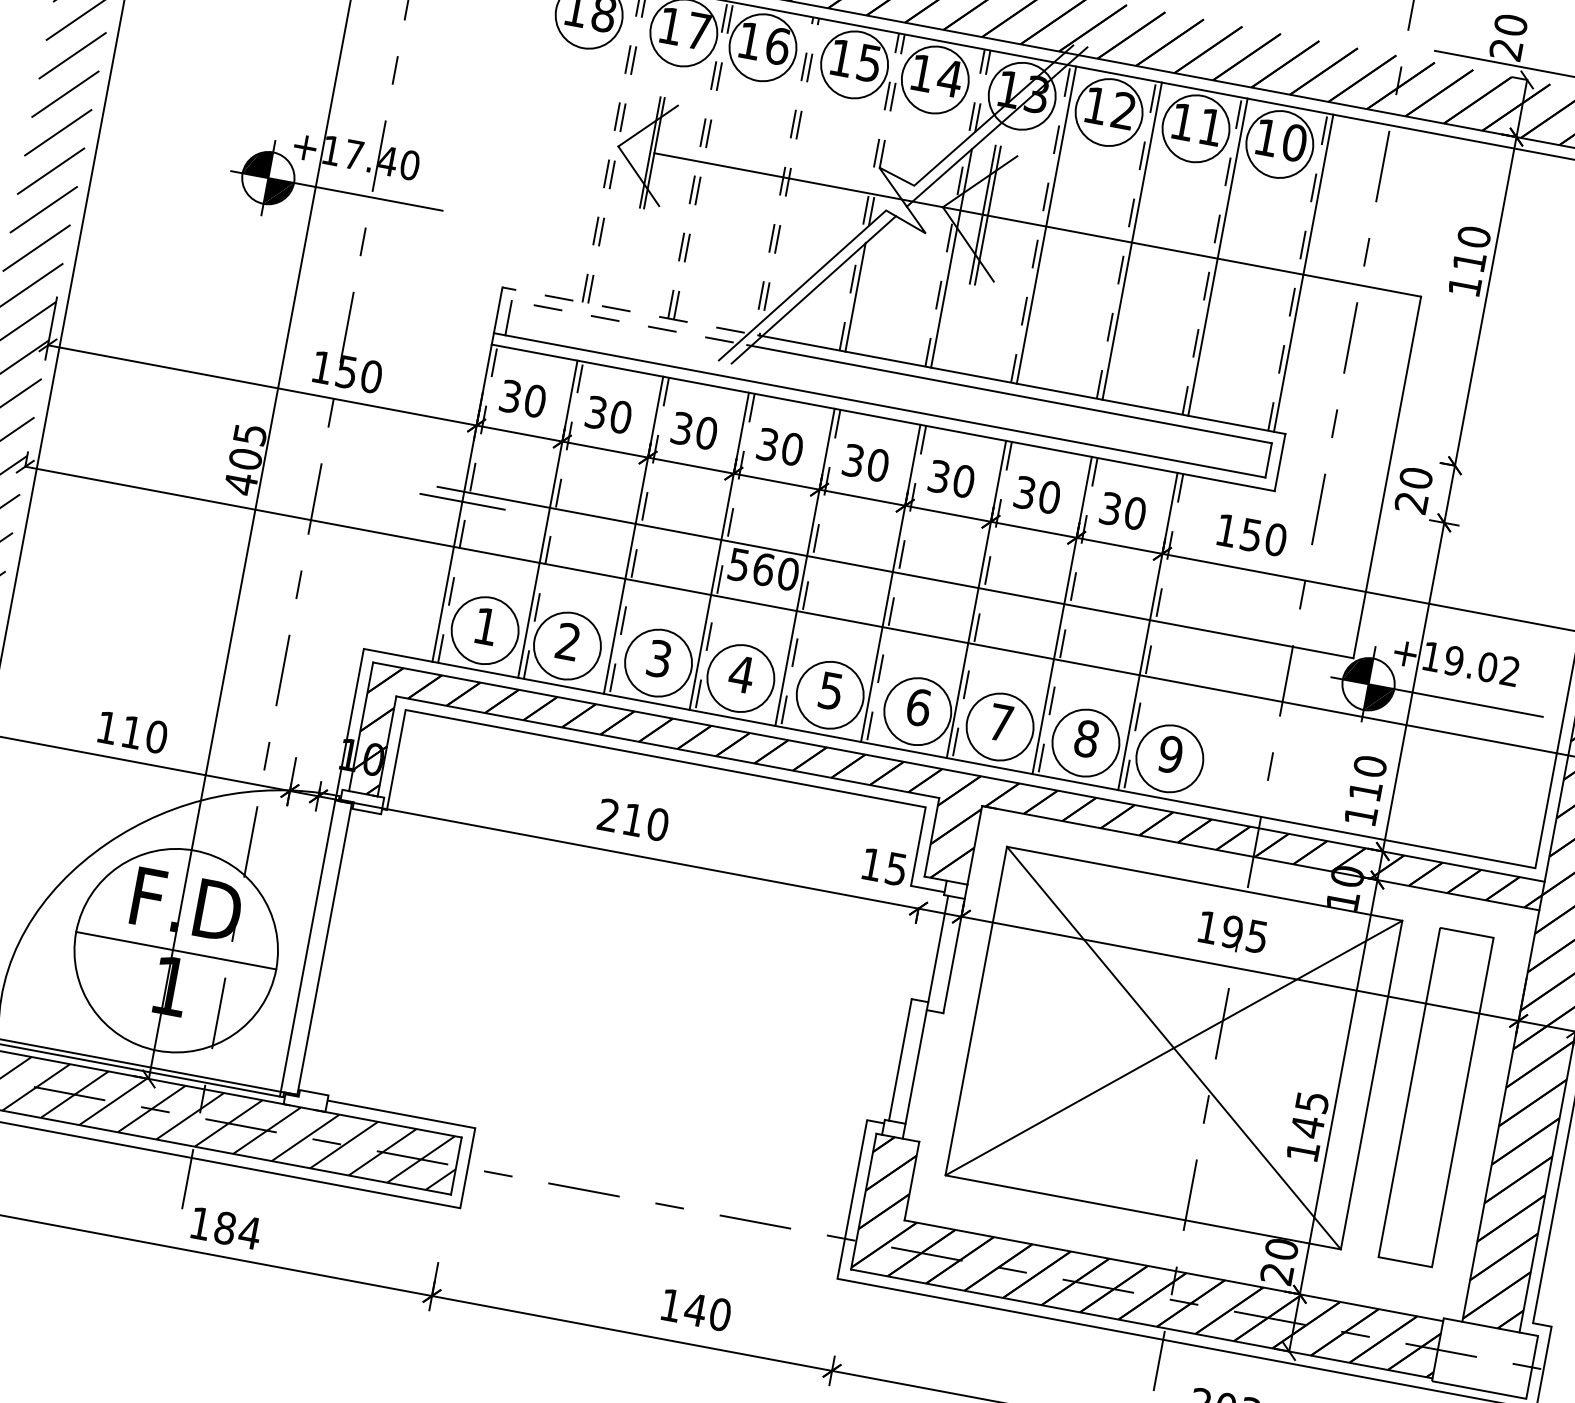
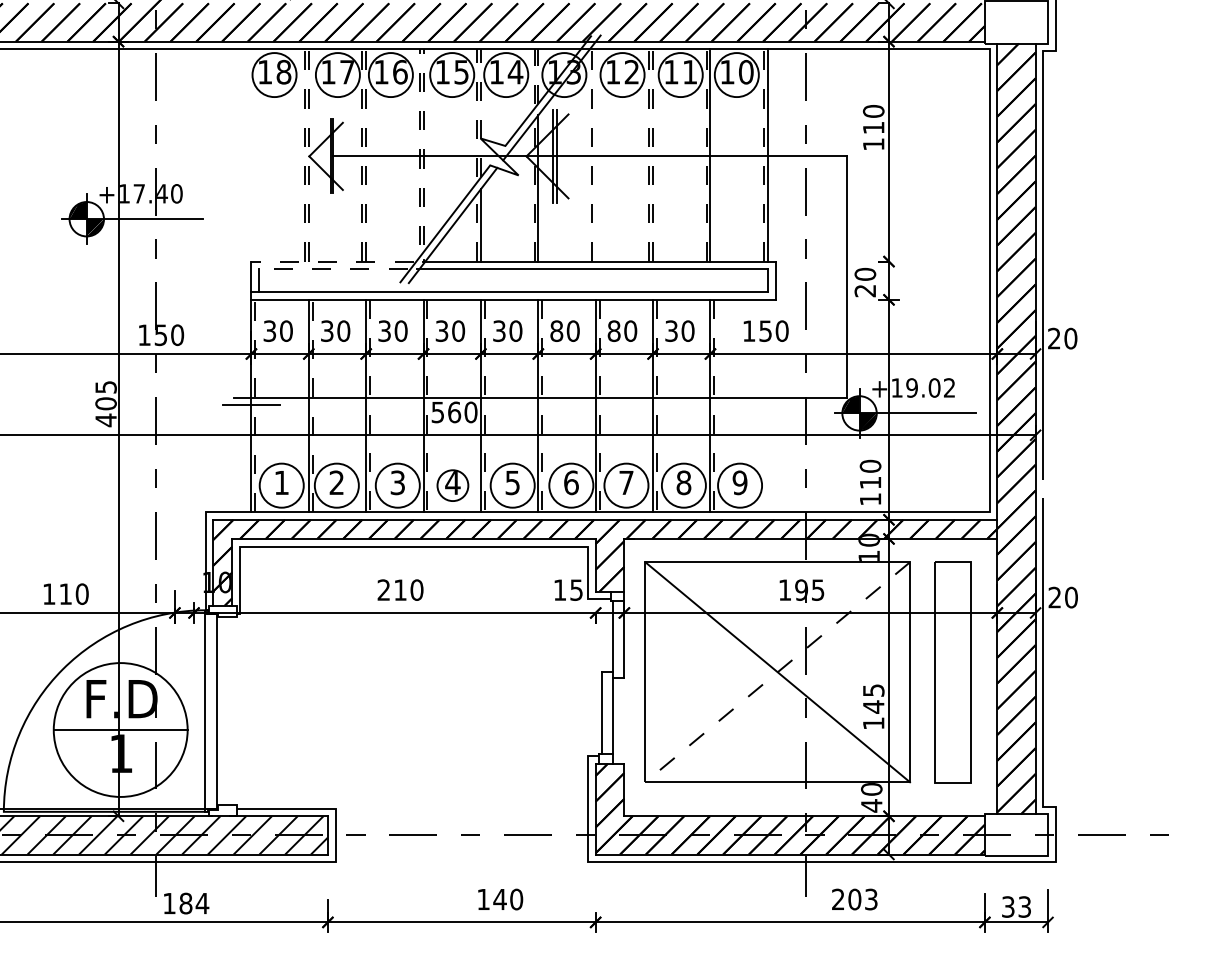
line: (1046, 225) -> (595, 155), removed
line: (1133, 239) -> (653, 154), solid -> dashed
text: (938, 475) -> (556, 330), 30 -> 80
text: (1024, 491) -> (613, 330), 30 -> 80
circle: (740, 678) -> (452, 485), size x0.7
line: (1173, 1048) -> (777, 672), solid -> dashed
text: (1276, 1273) -> (871, 805), 20 -> 40

